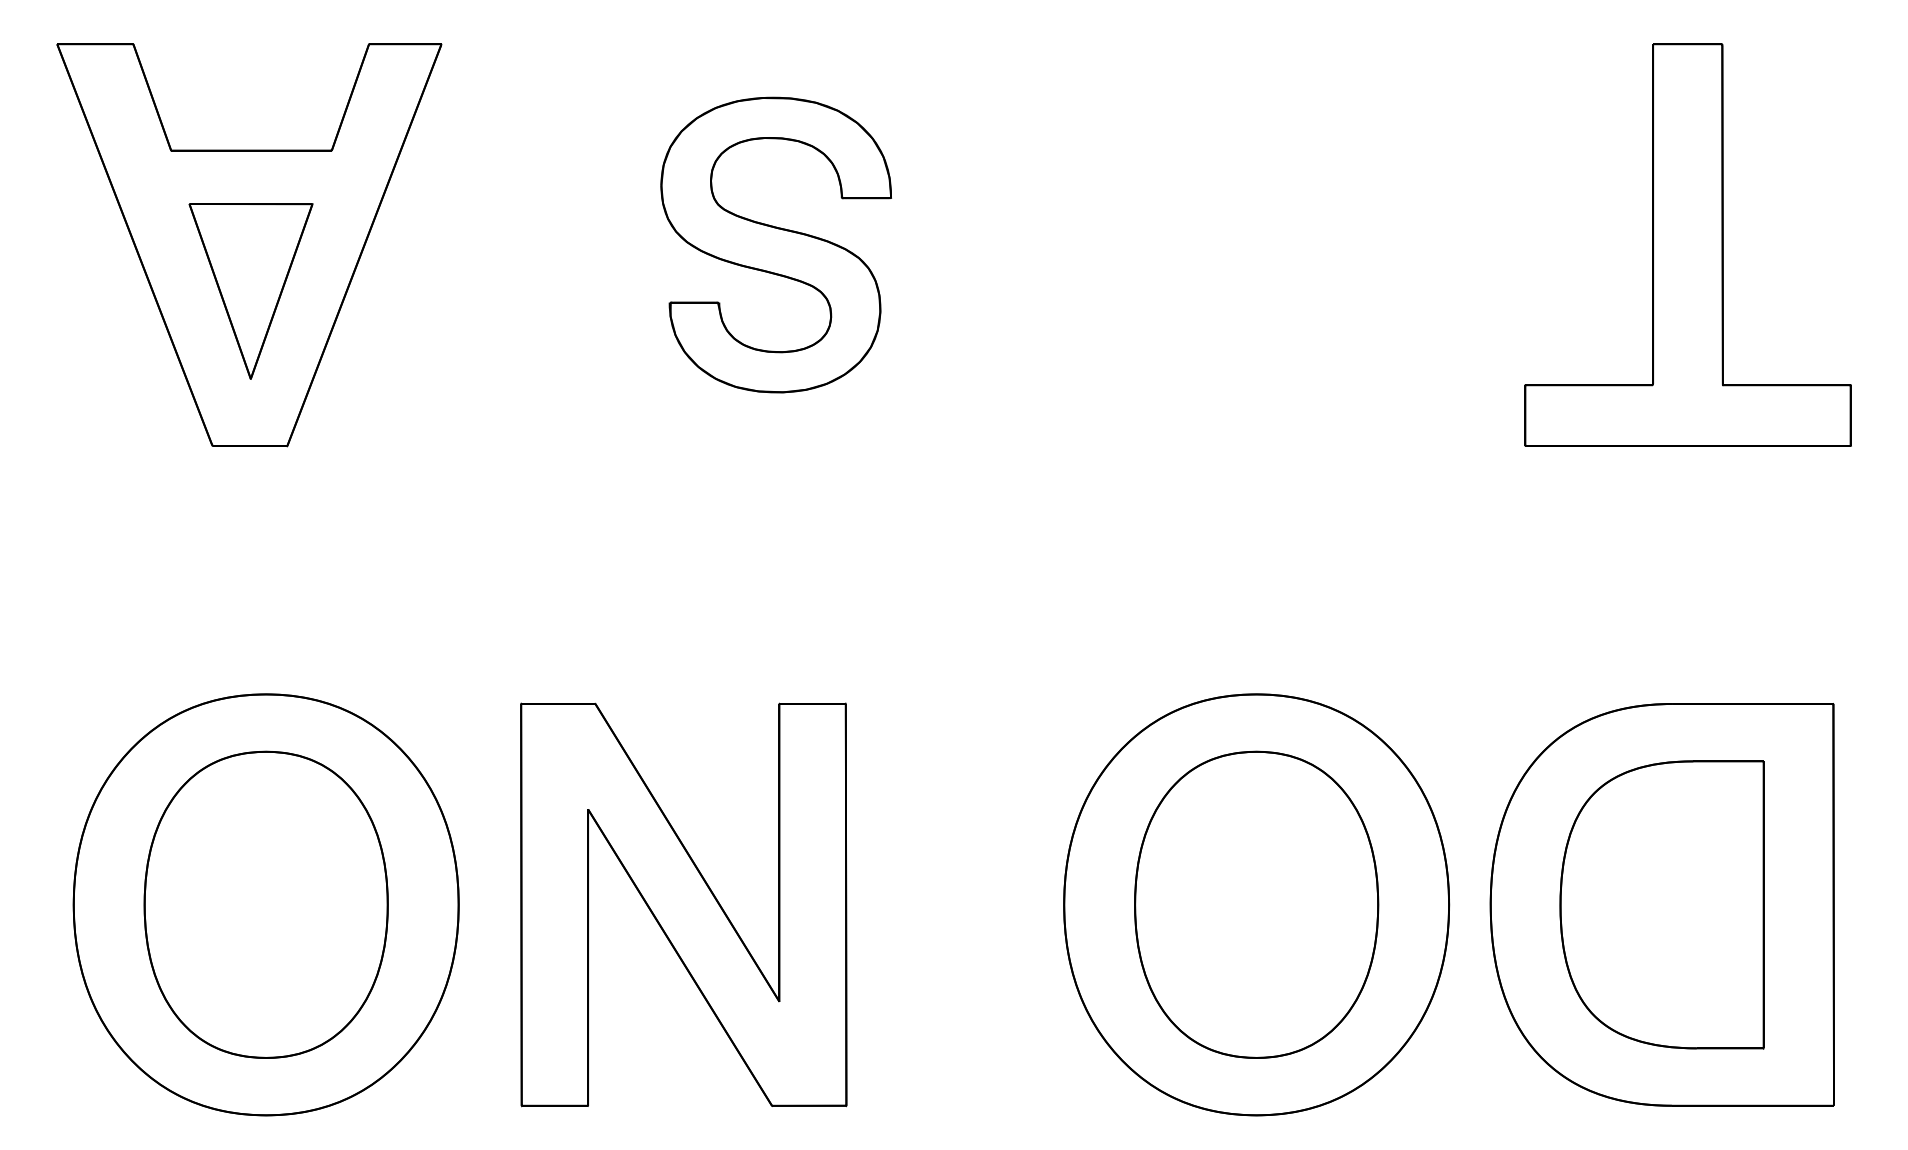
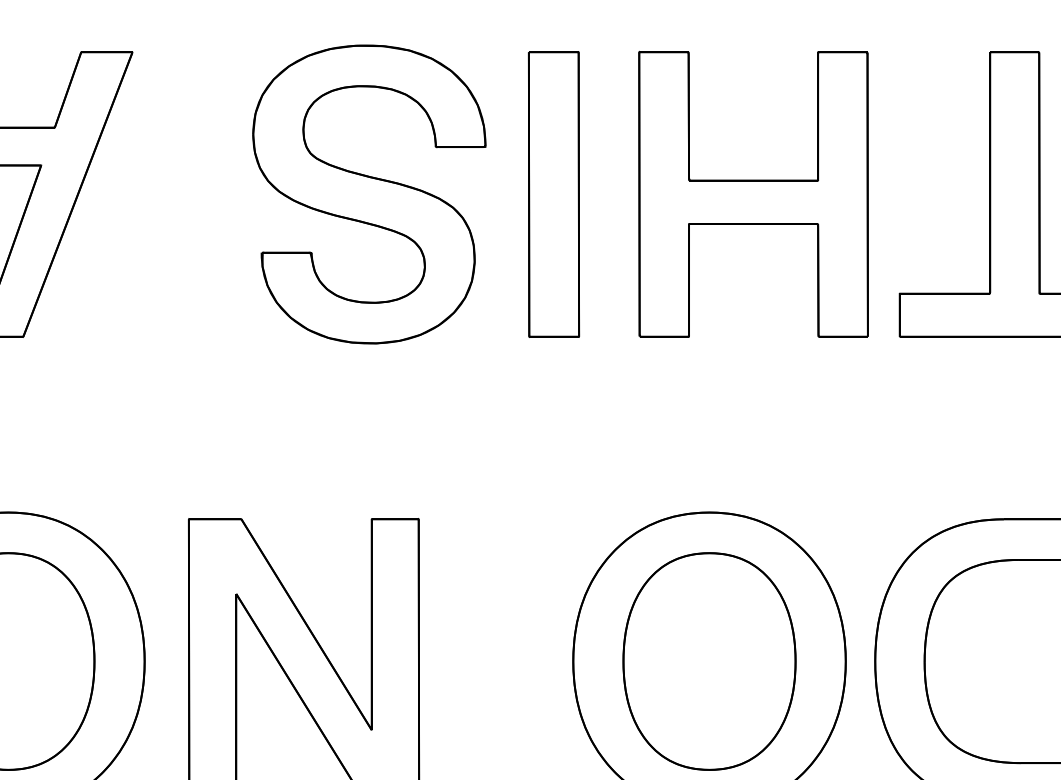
part: (776, 244) -> (369, 194), size x1.43
part: (1318, 244) -> (753, 194), added
part: (1036, 245) -> (553, 194), added

